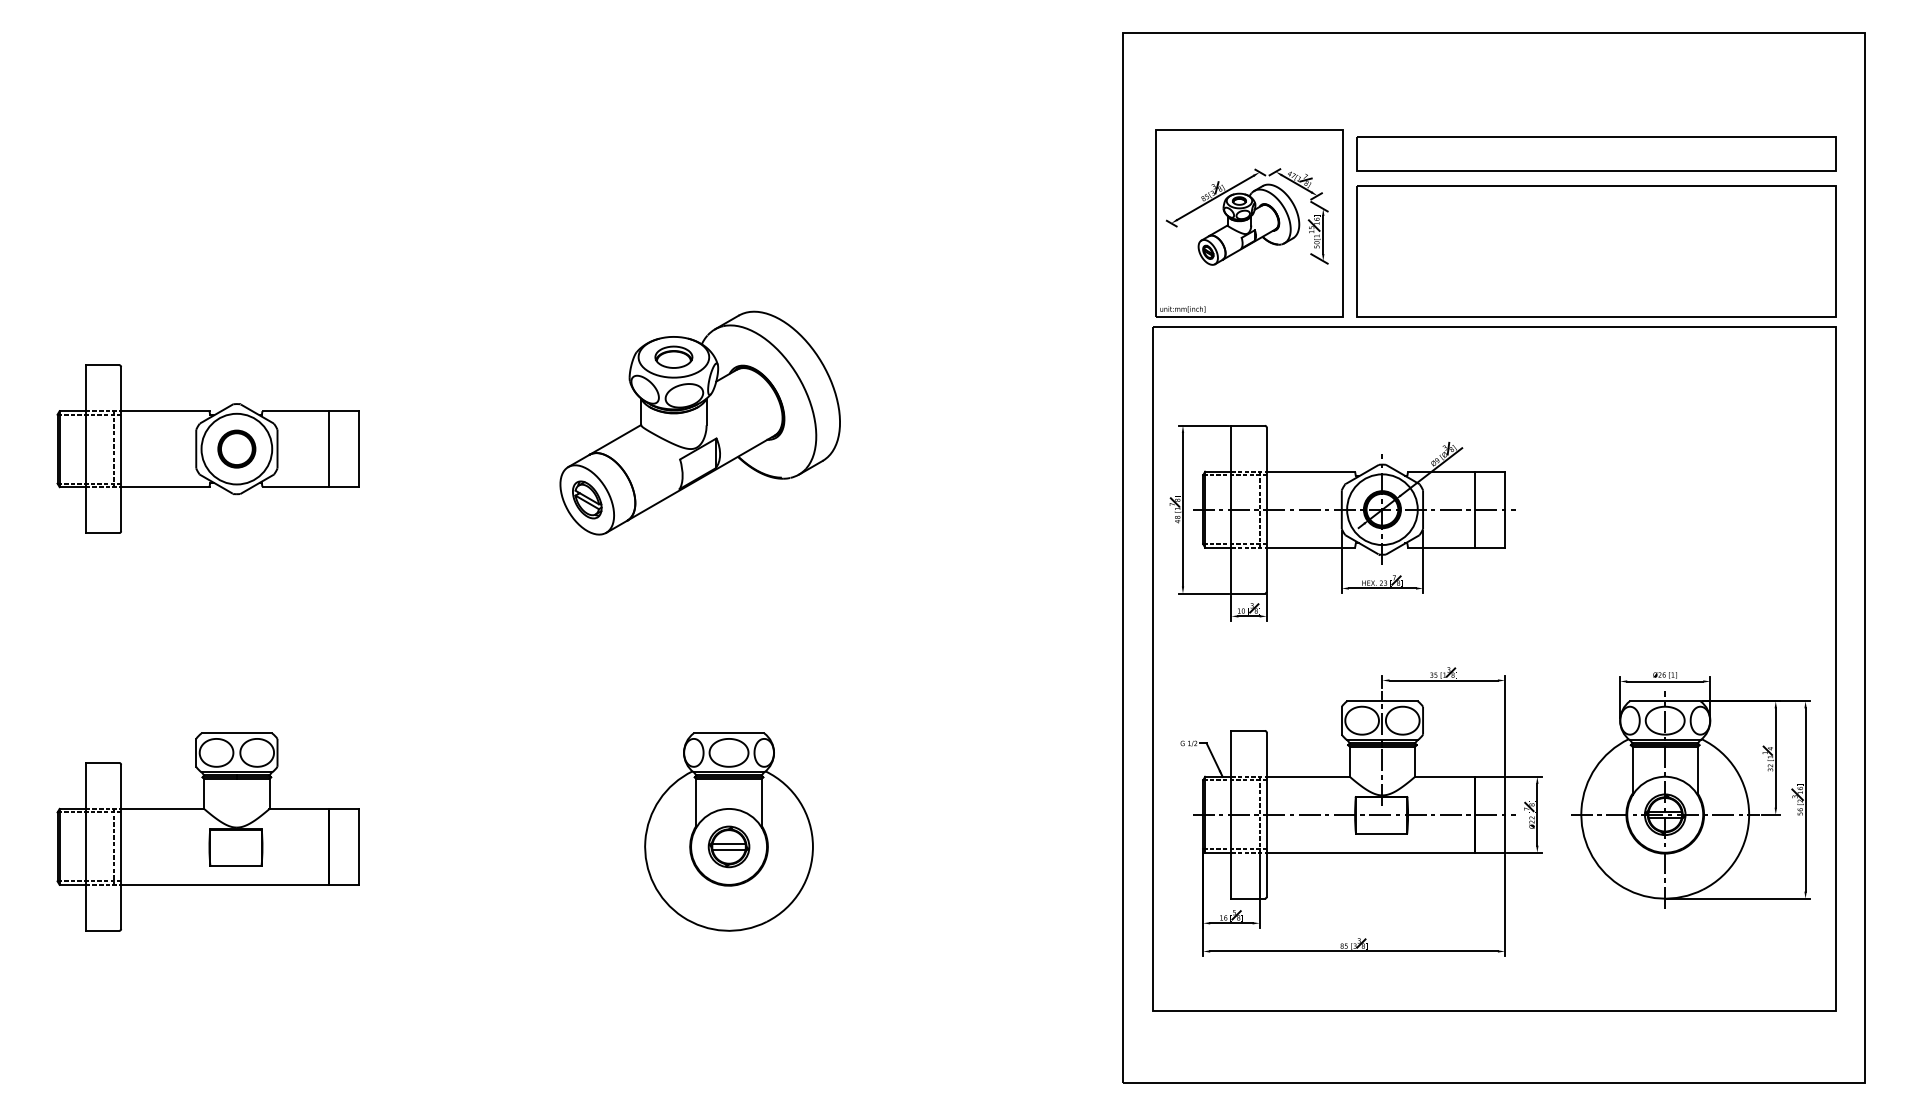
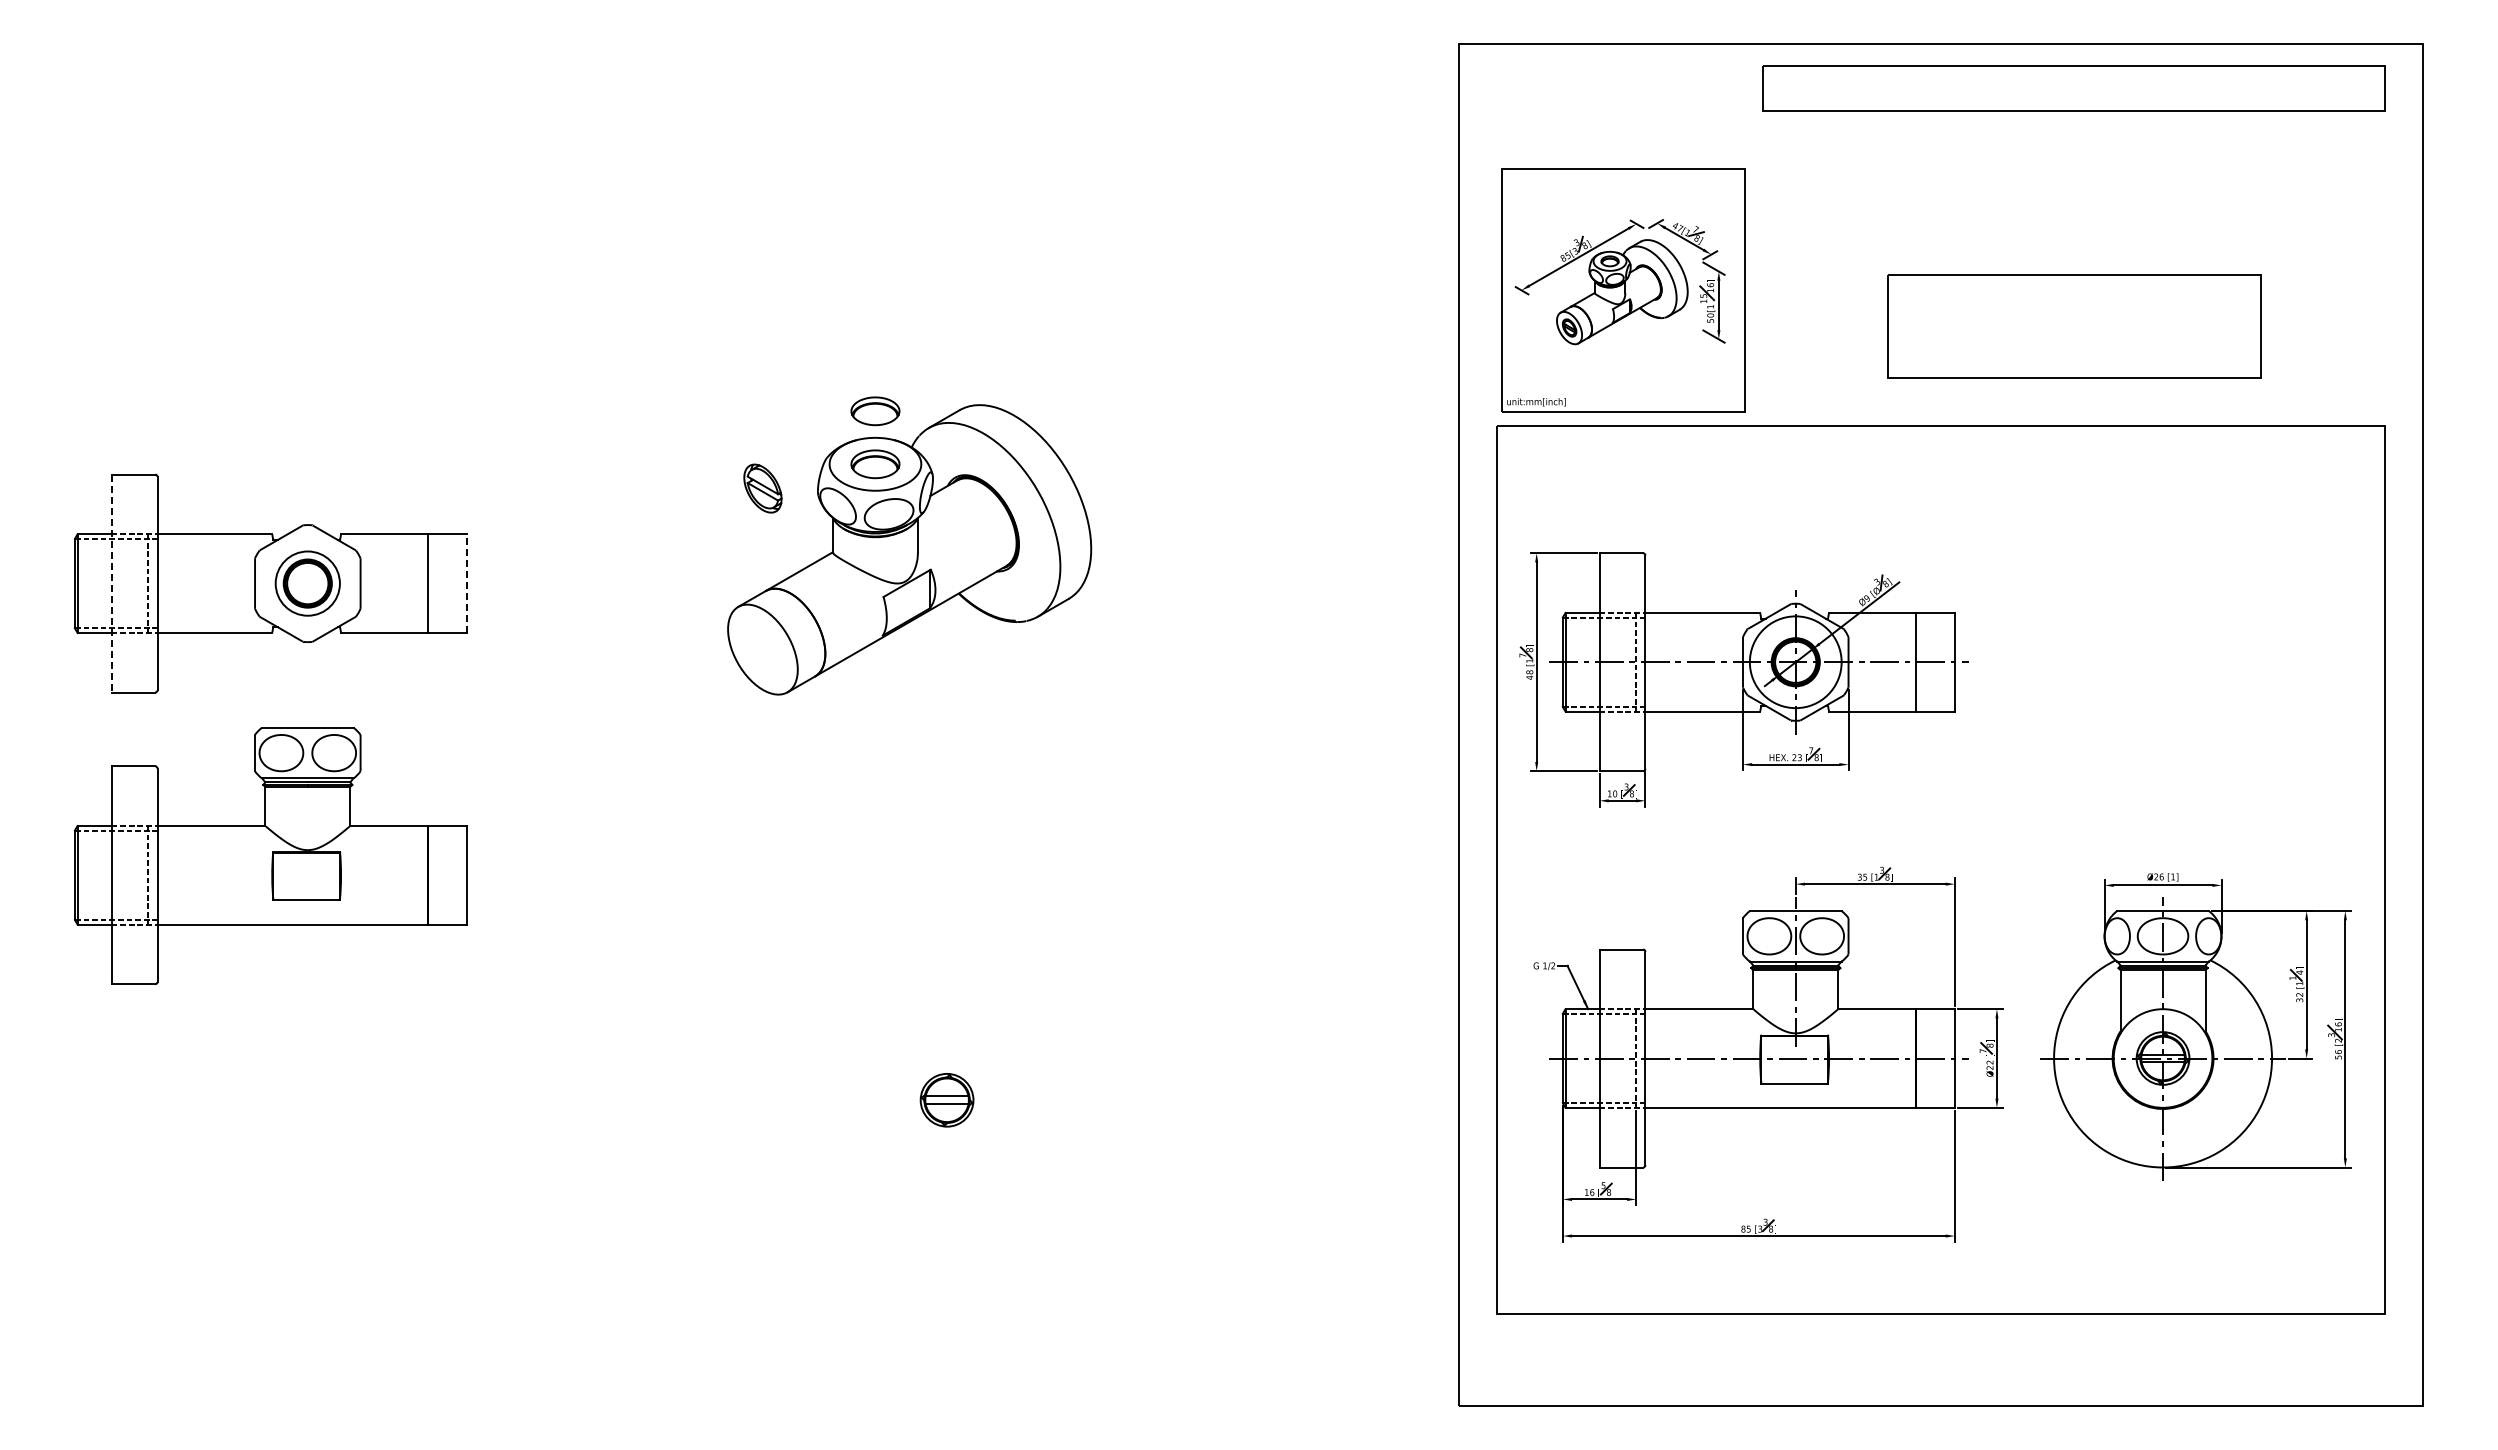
part: (1596, 154) -> (2073, 88), moved
part: (1596, 251) -> (2073, 326), size x0.6
part: (673, 316) -> (875, 411), added
line: (85, 449) -> (111, 583), solid -> dashed
circle: (236, 449) -> (307, 583), size x0.7
line: (359, 449) -> (466, 583), solid -> dashed
part: (586, 499) -> (762, 488), moved
part: (208, 831) -> (270, 855), moved
part: (728, 832) -> (946, 1081), removed

